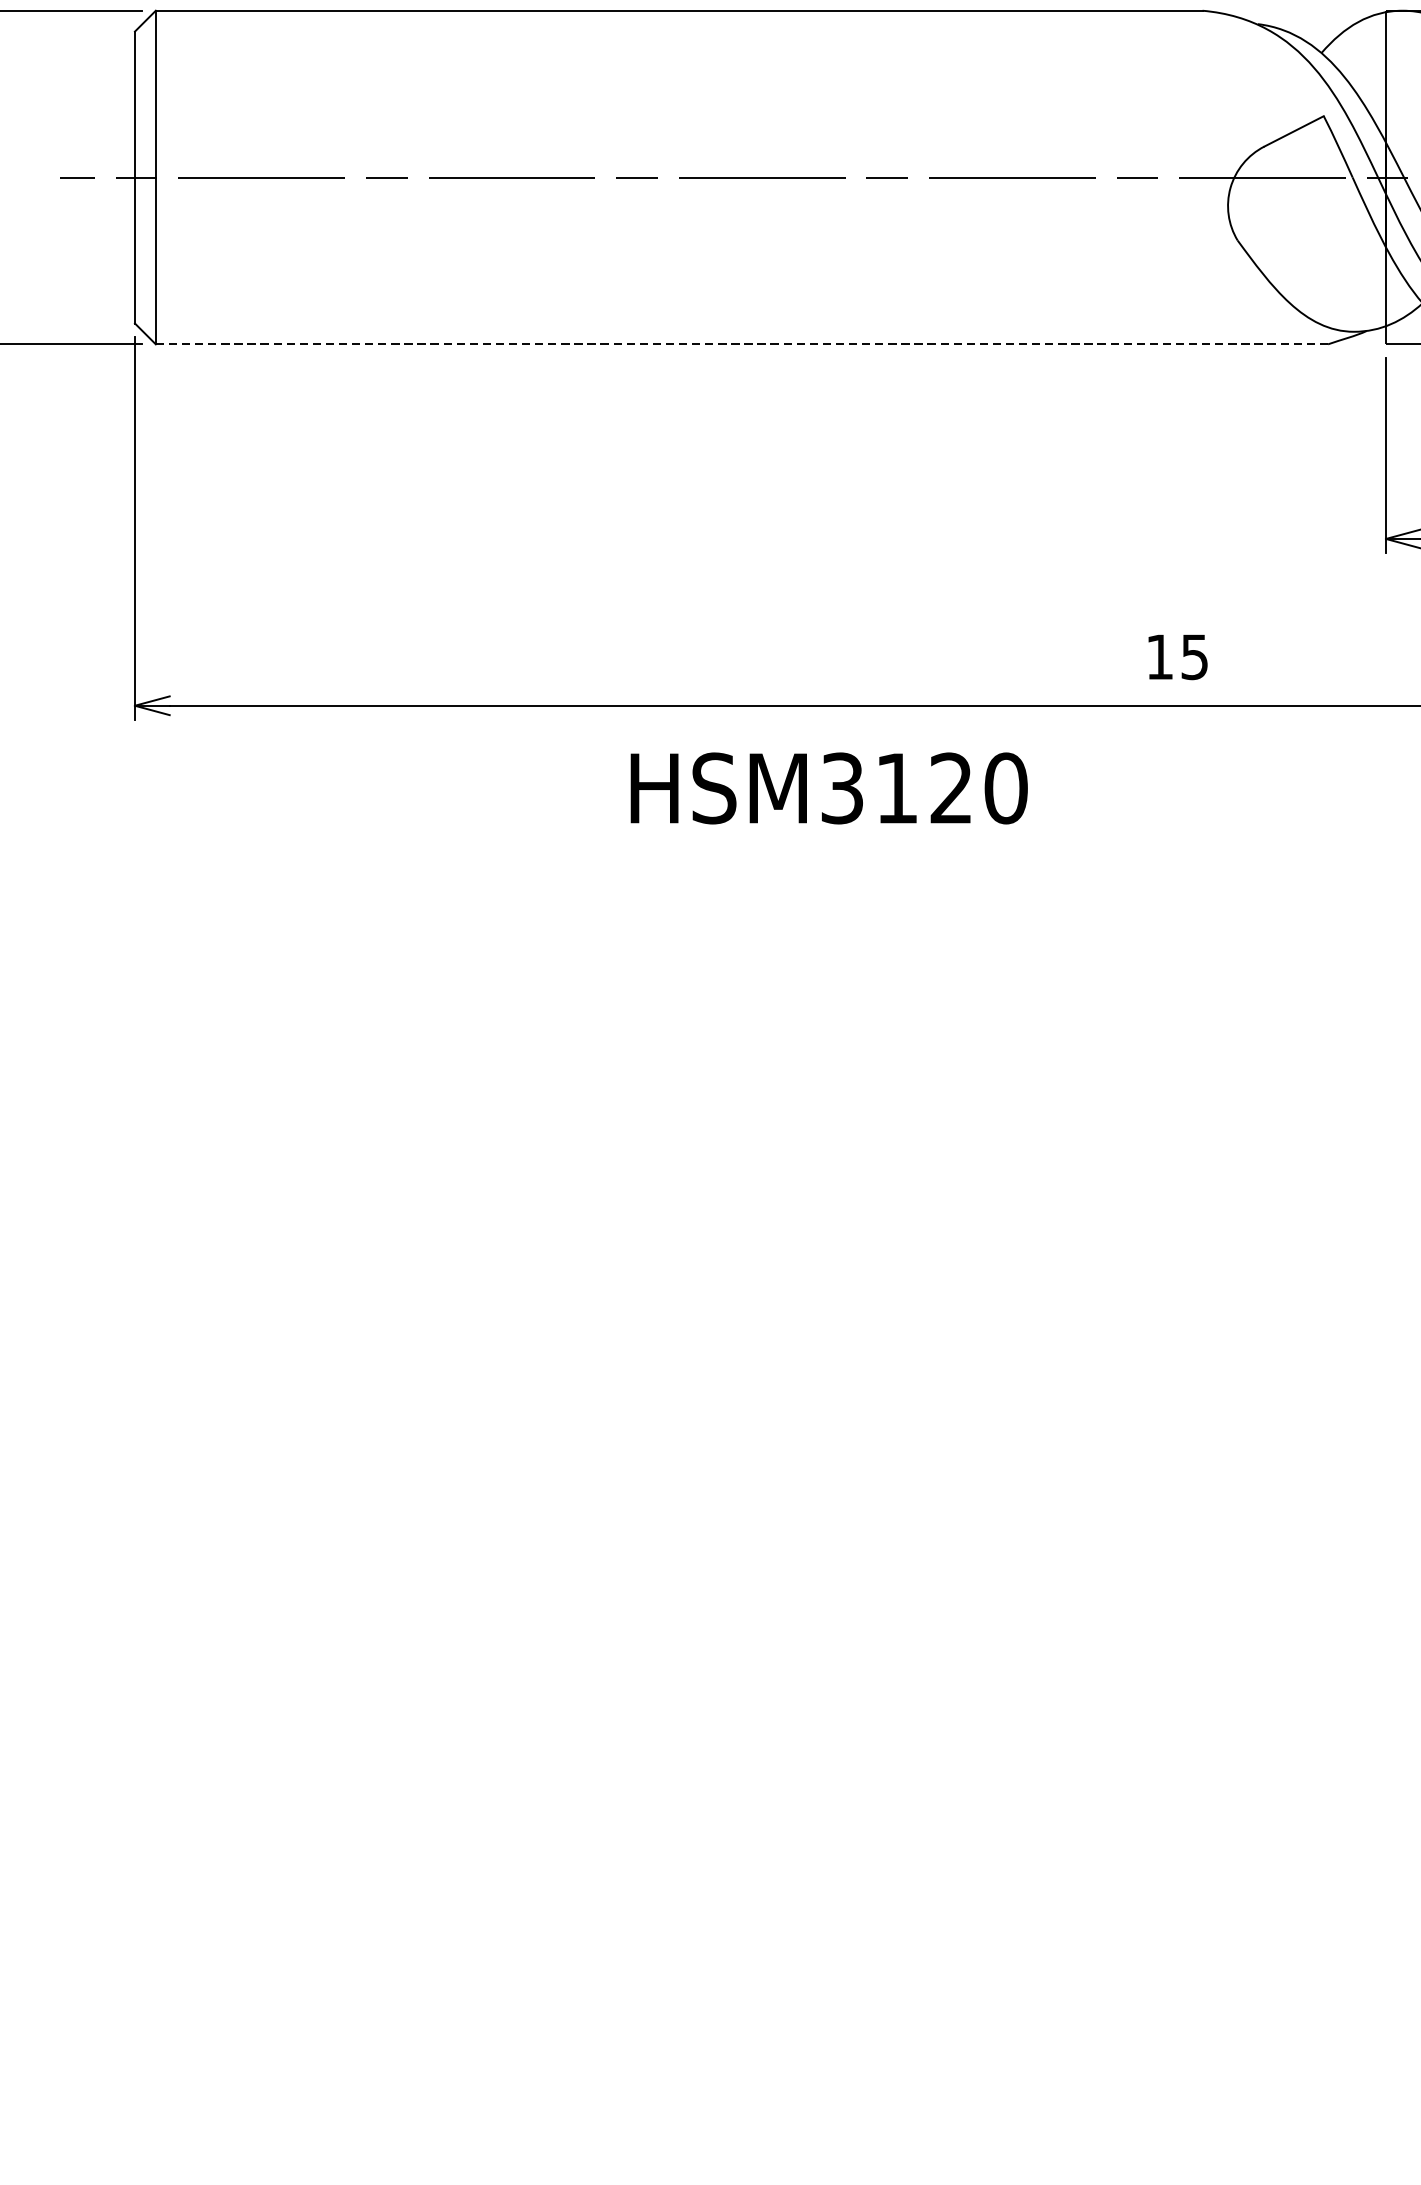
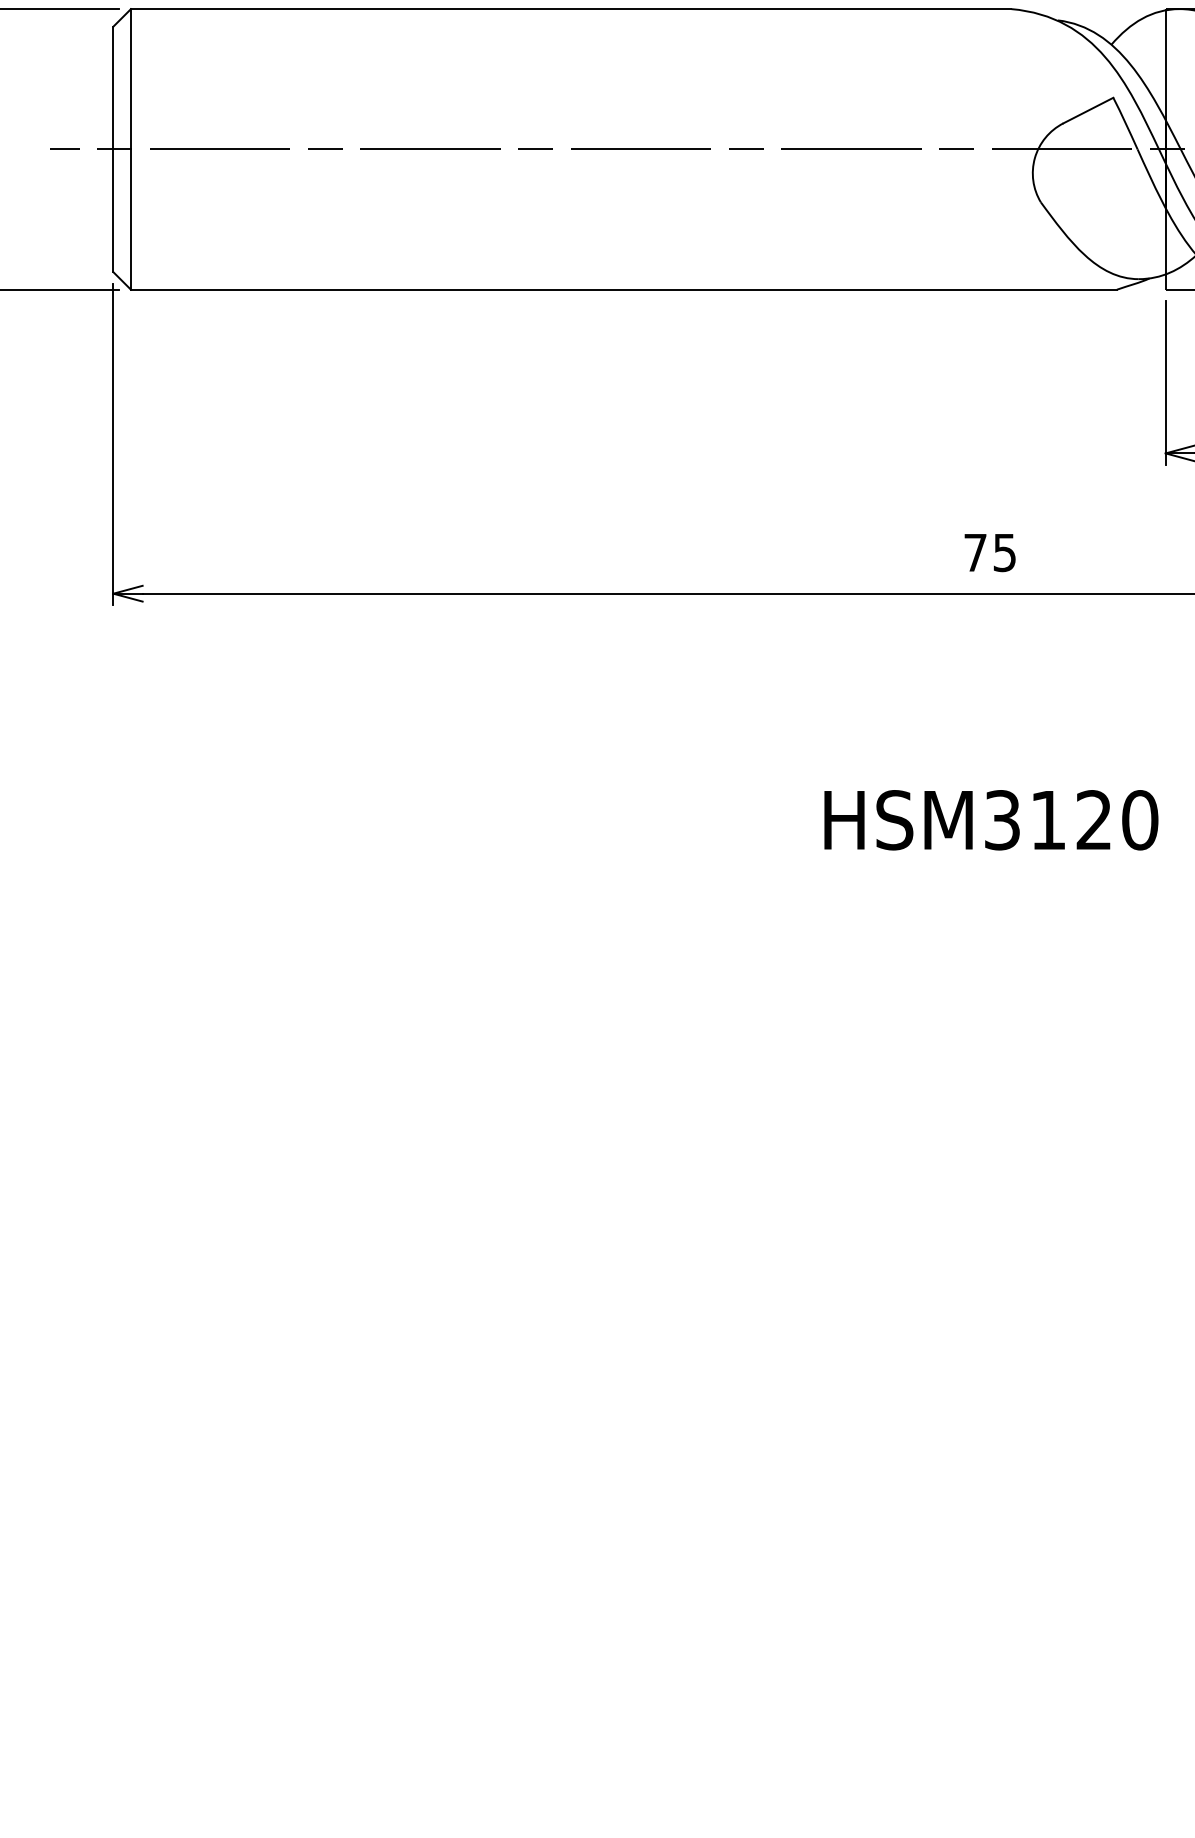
line: (741, 344) -> (623, 289), dashed -> solid
text: (1159, 656) -> (975, 552), 15 -> 75
text: (829, 788) -> (991, 820), moved

